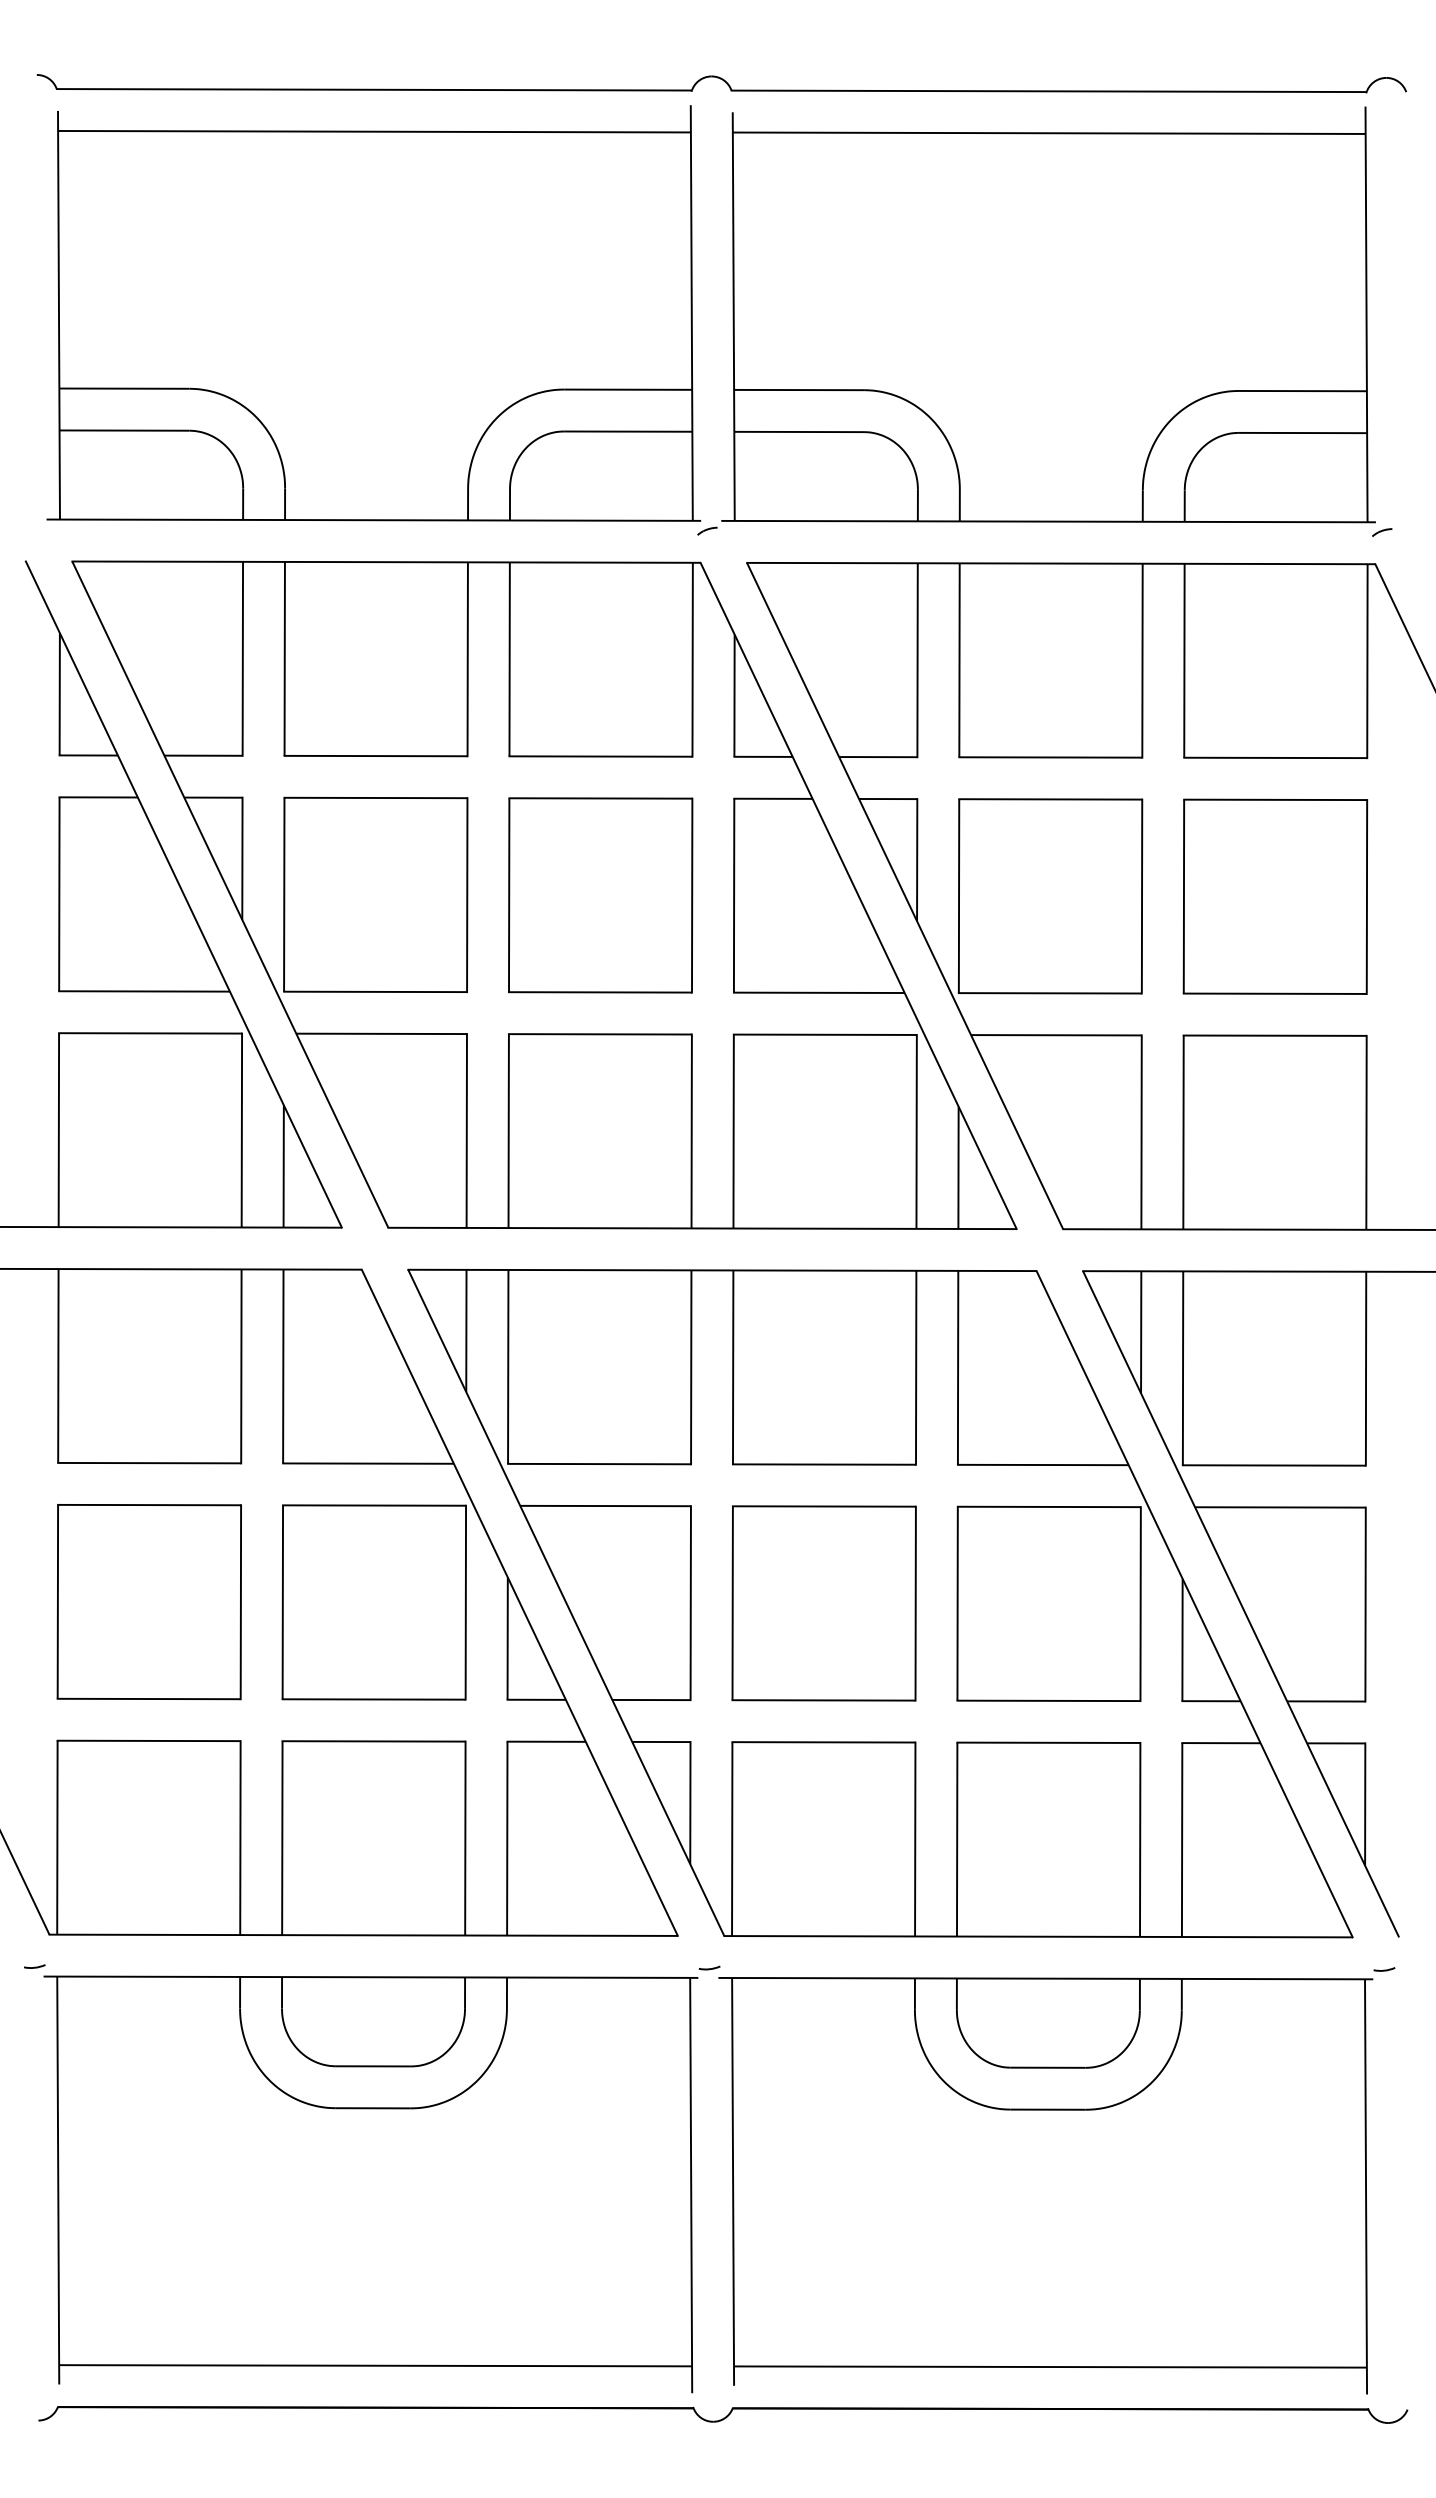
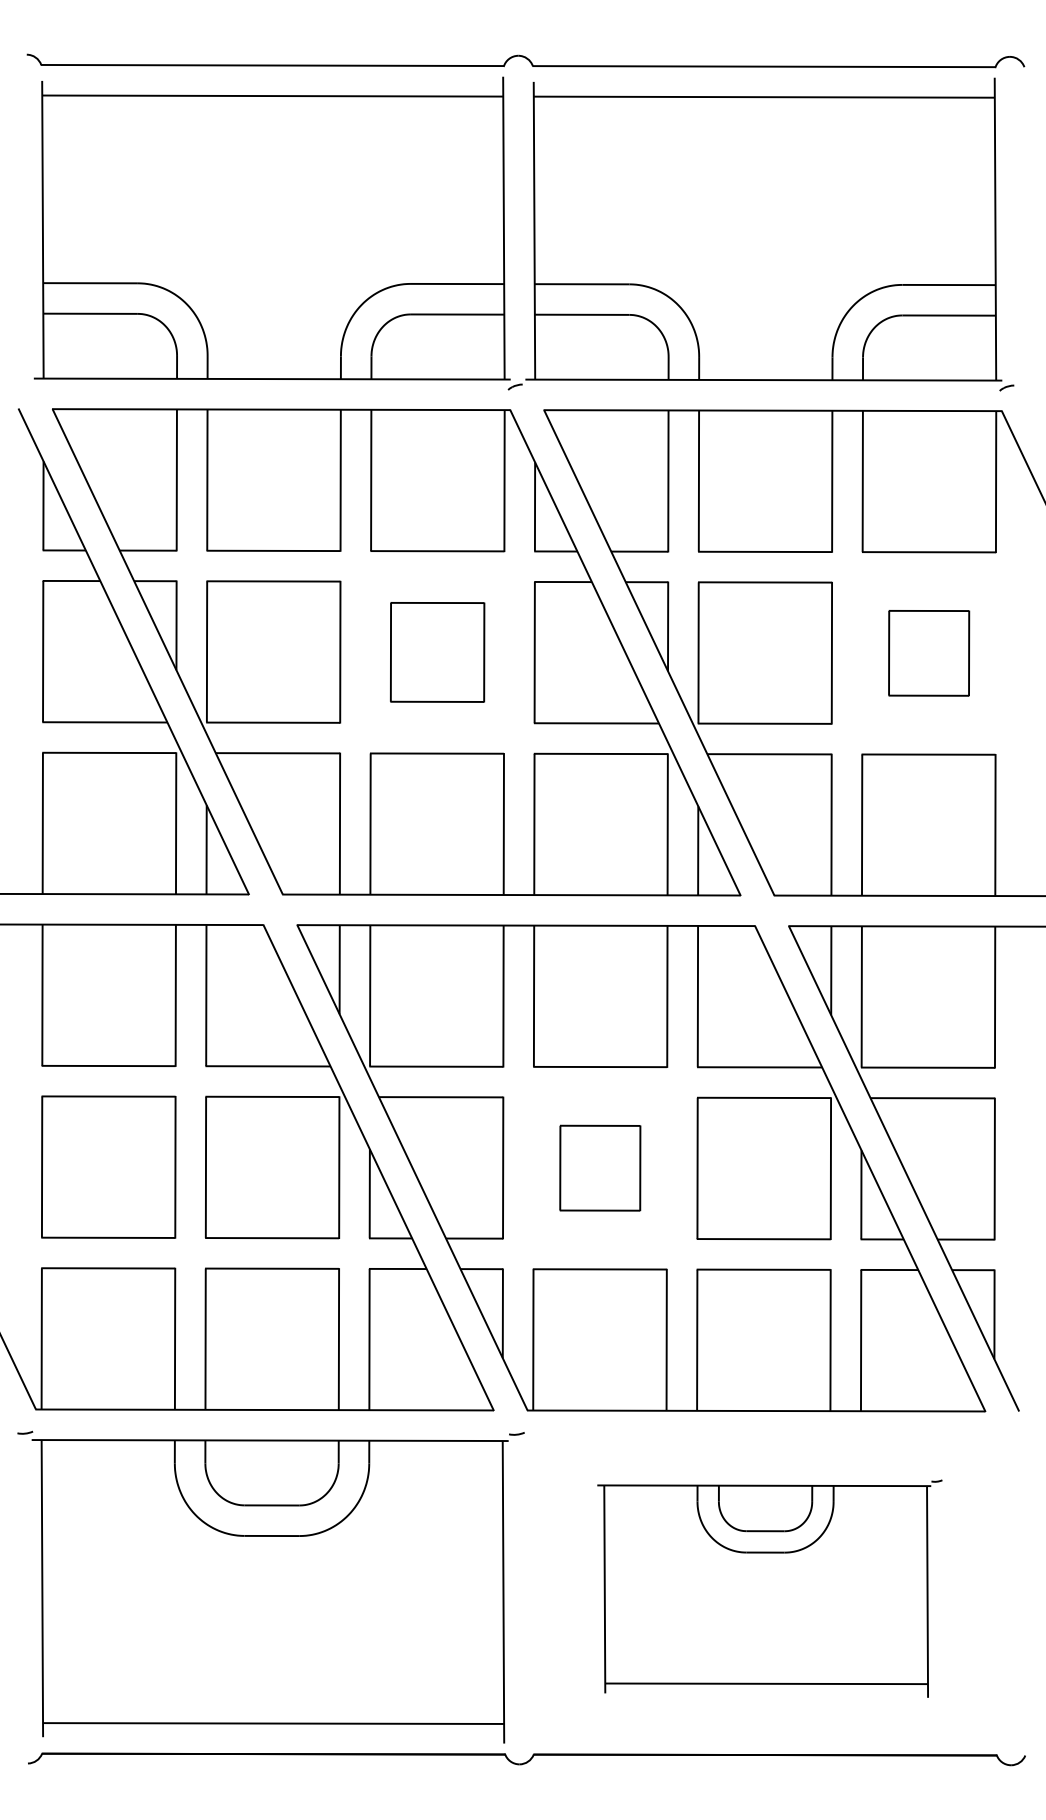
part: (600, 895) -> (437, 652), size x0.7
part: (1275, 896) -> (929, 653), size x0.6
part: (823, 1603) -> (599, 1168), size x0.6
part: (1056, 2180) -> (769, 1588), size x0.7

